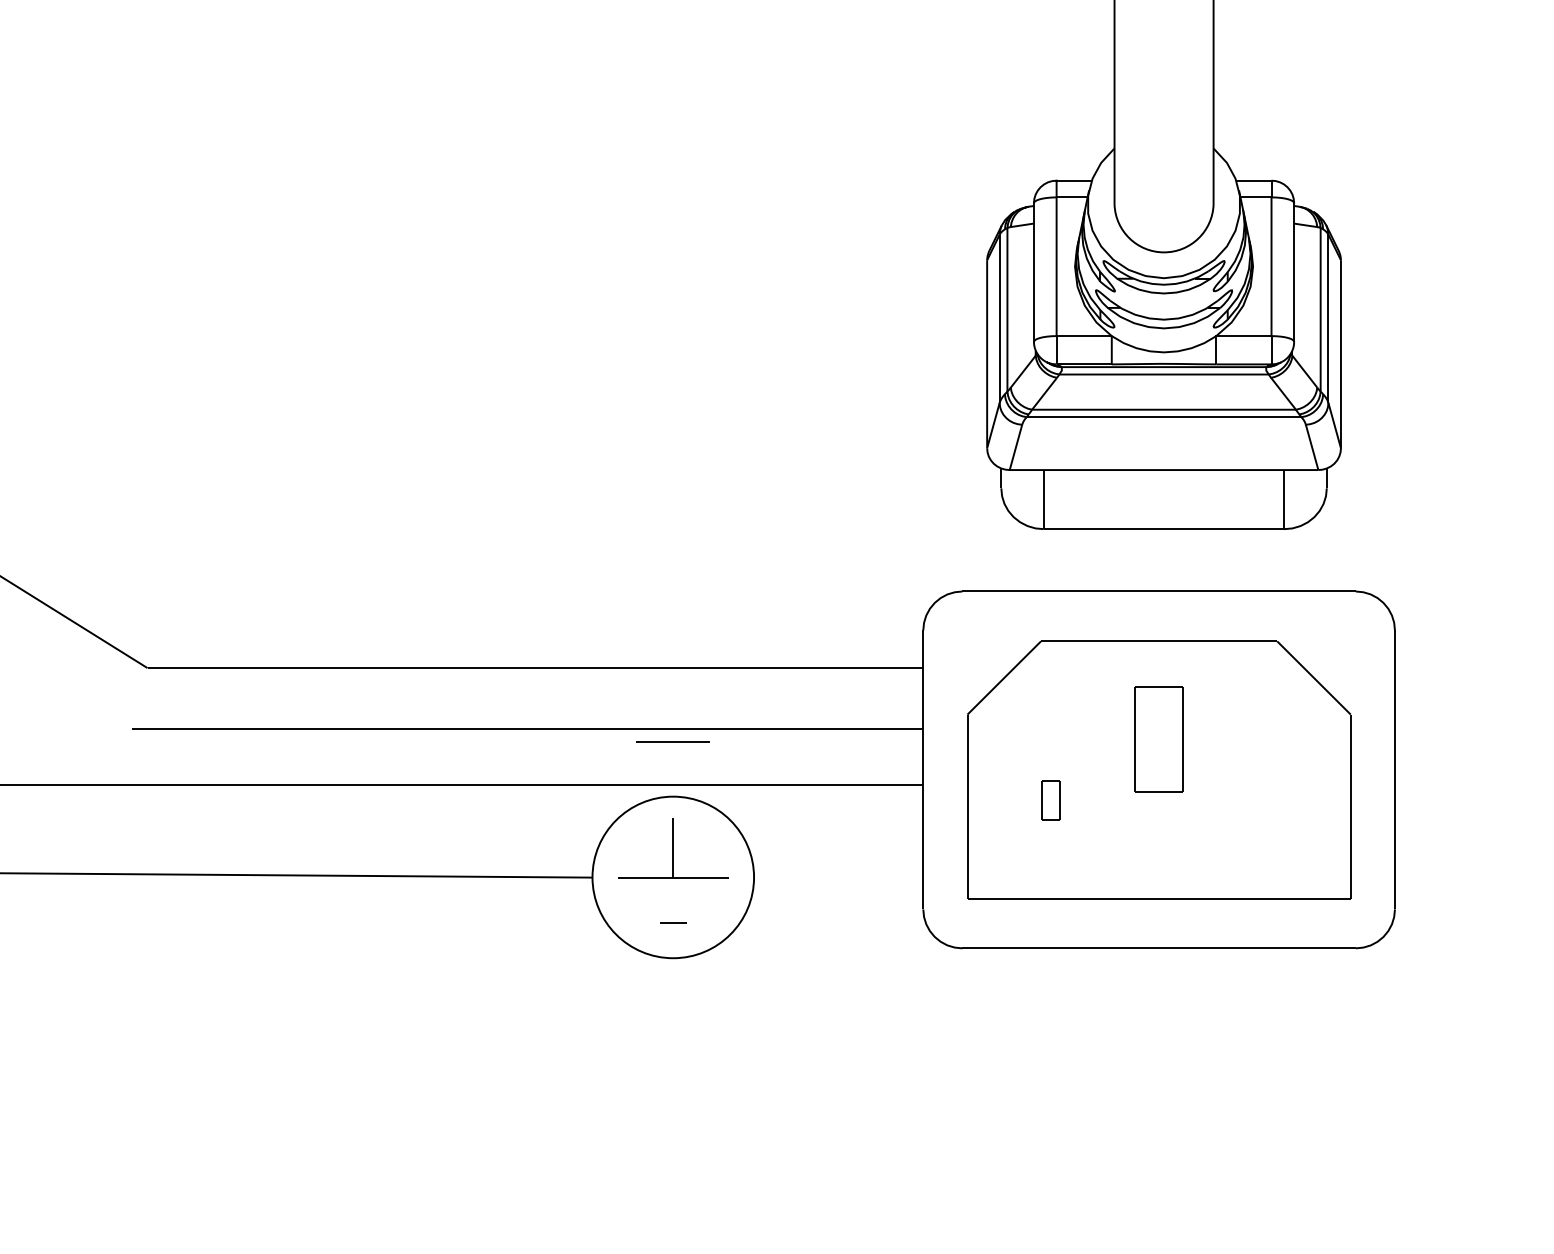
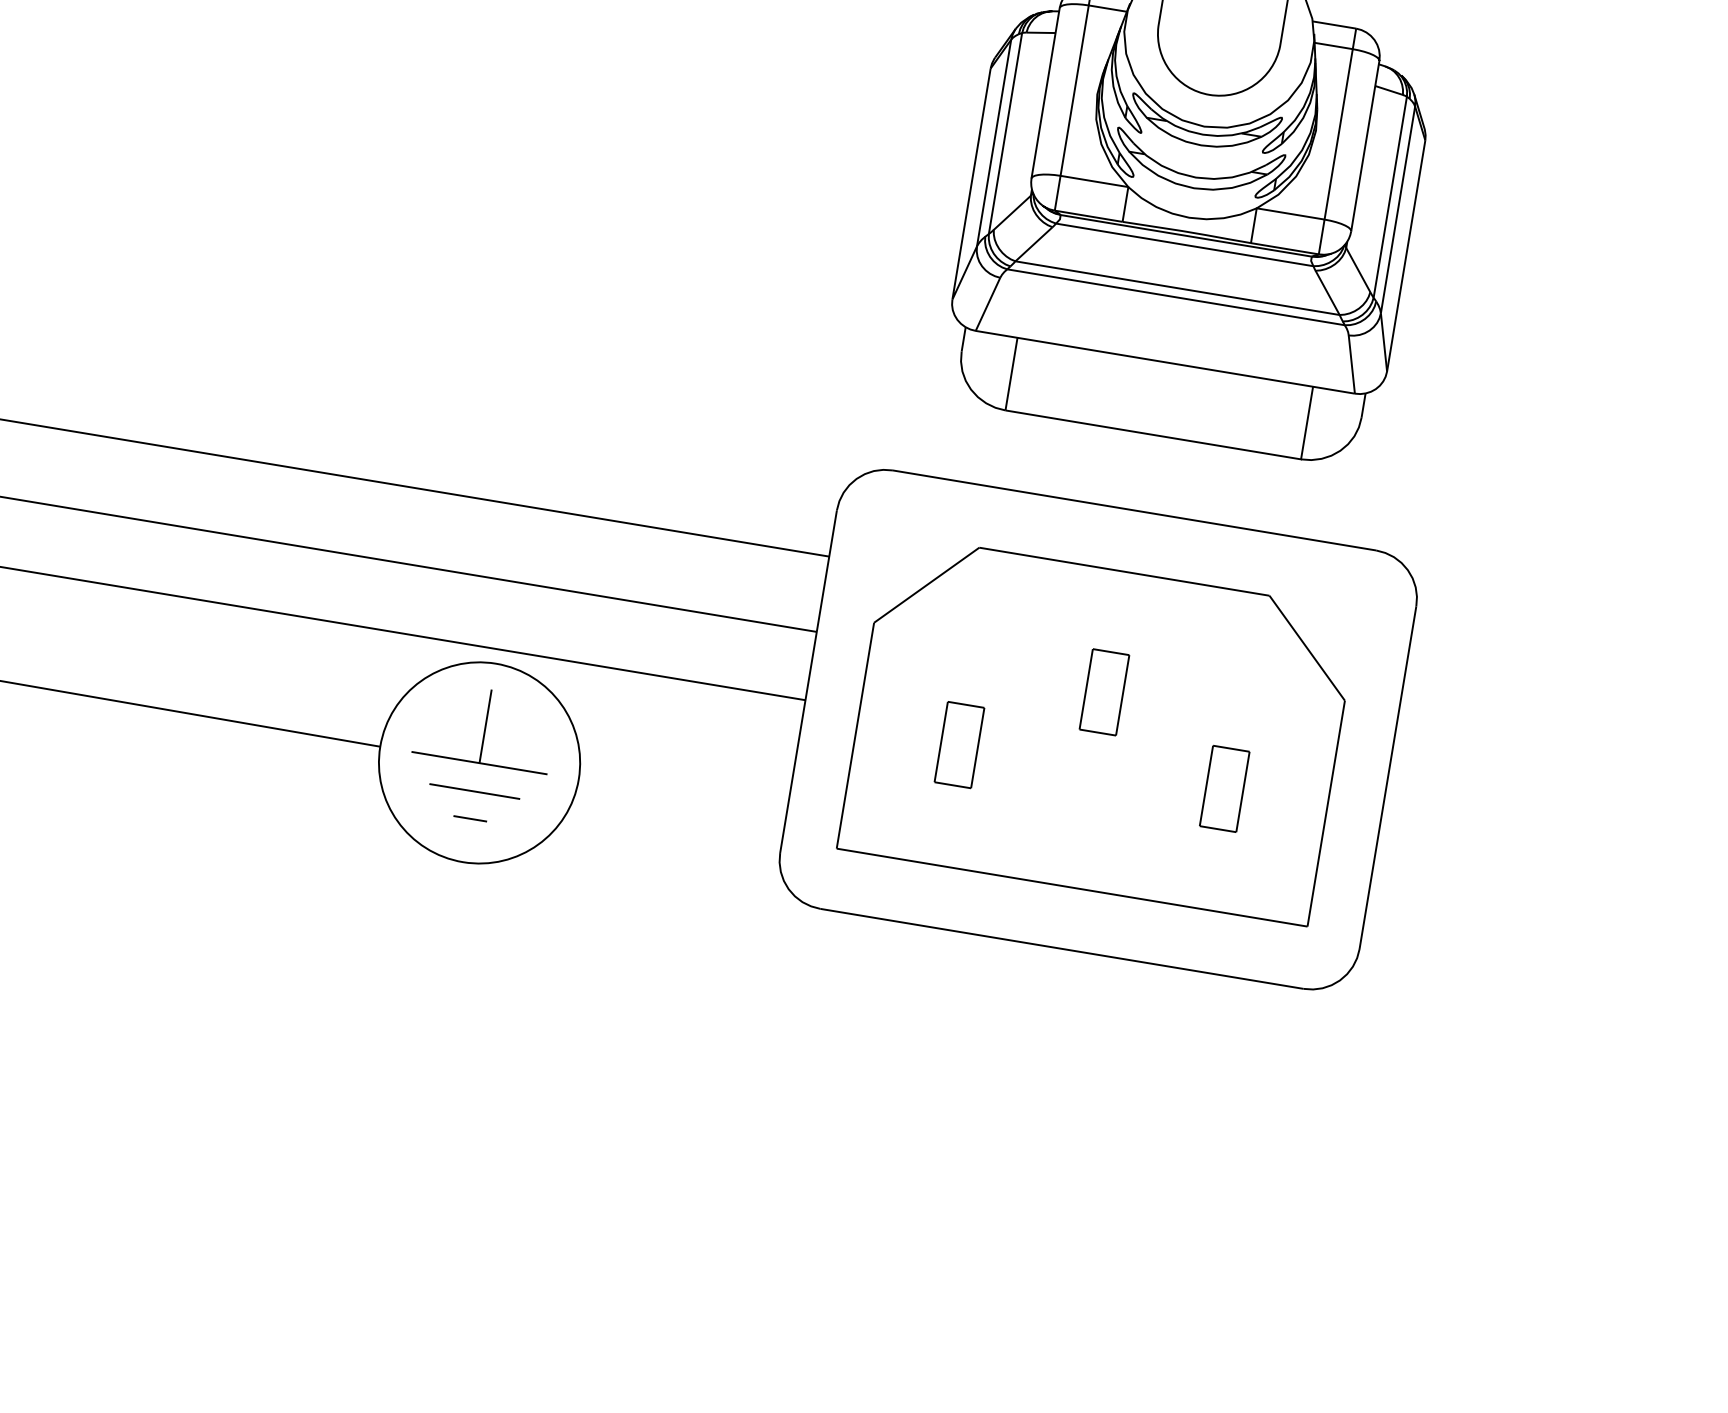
part: (1158, 739) -> (1103, 692), size x0.62
line: (672, 741) -> (473, 791), moved
part: (1050, 800) -> (958, 745), size x1.67
part: (1266, 800) -> (1223, 789), added

